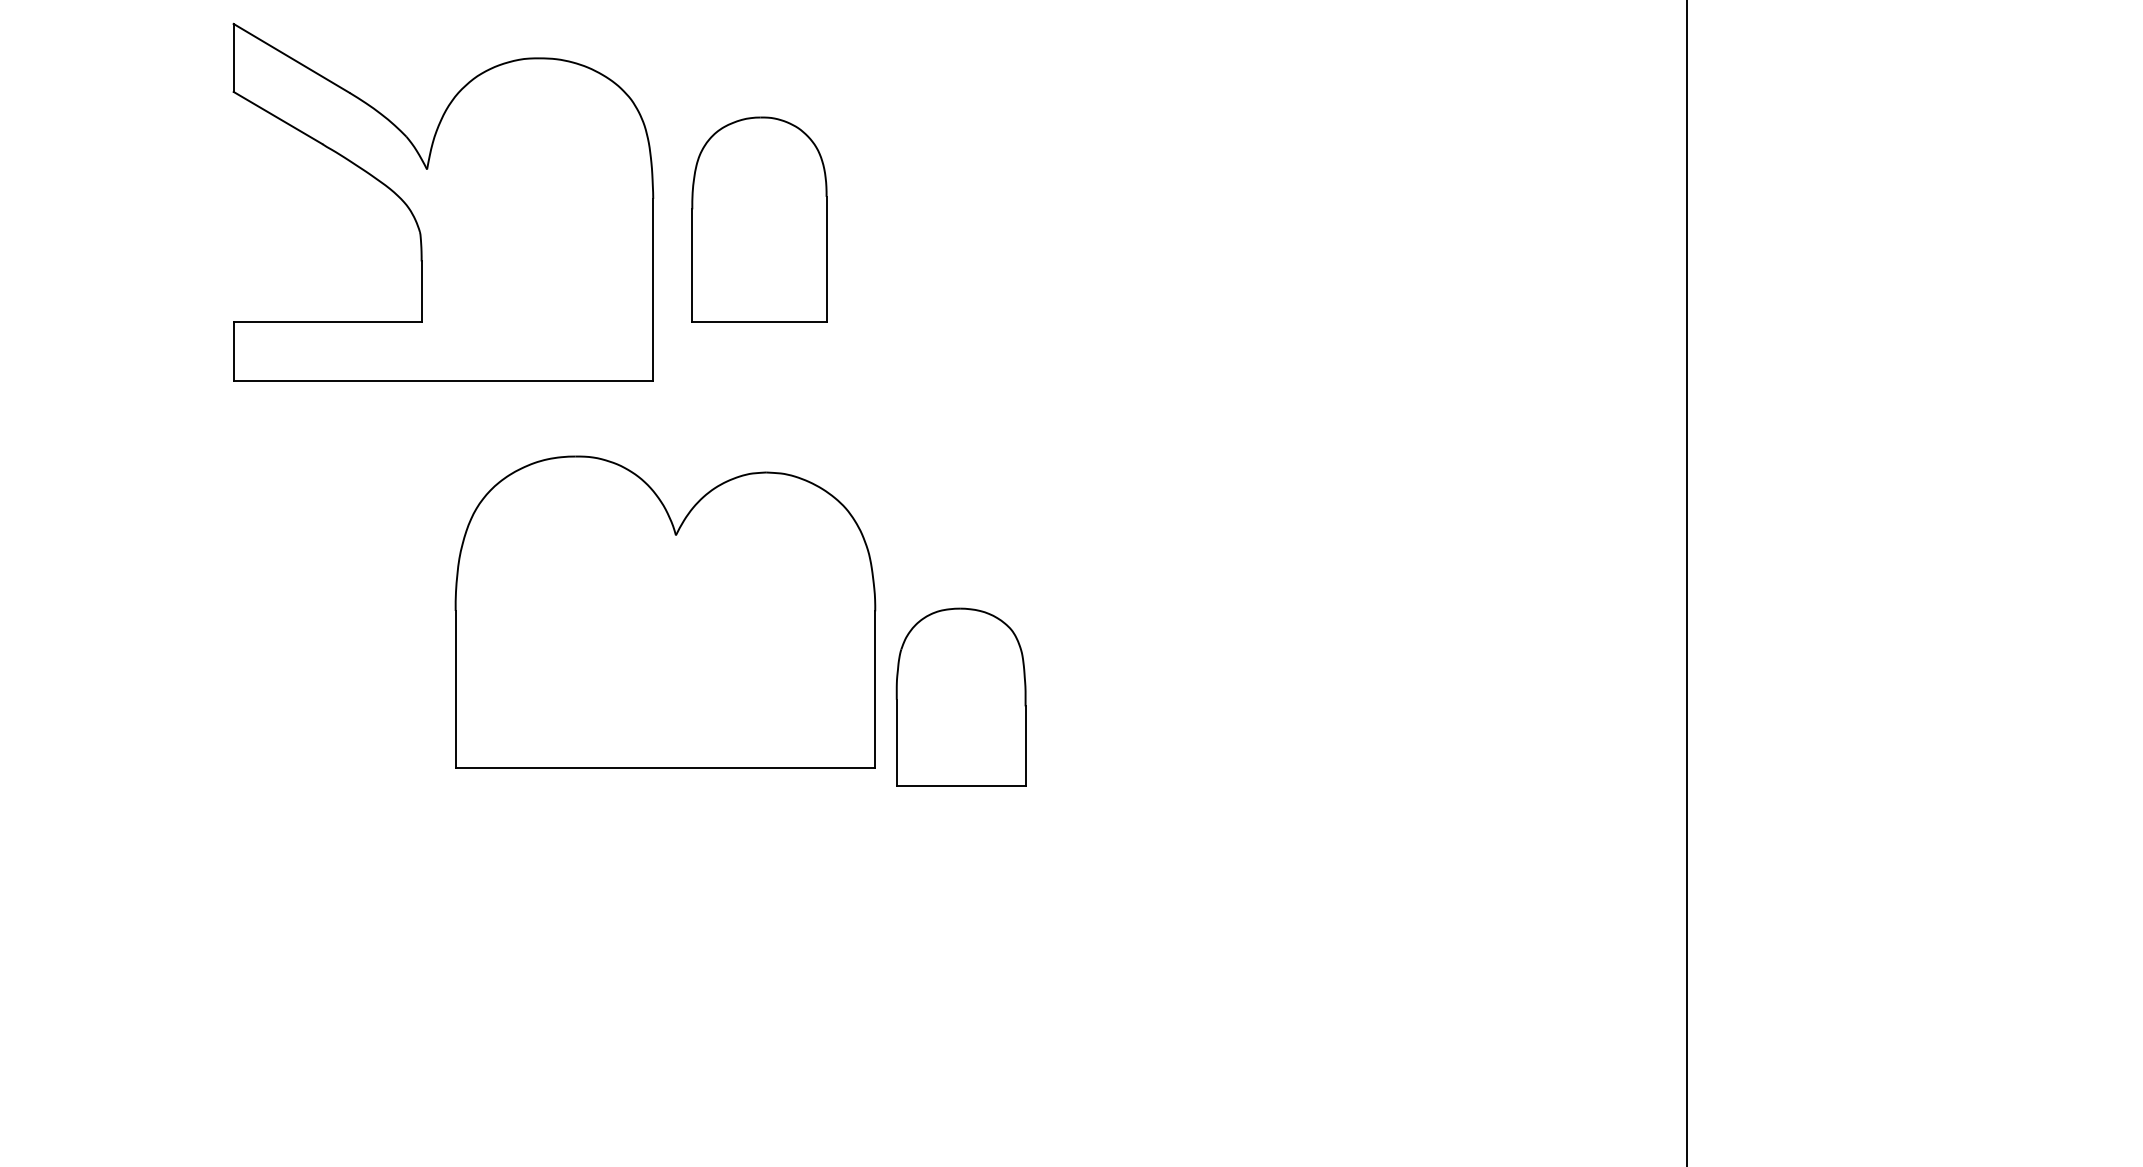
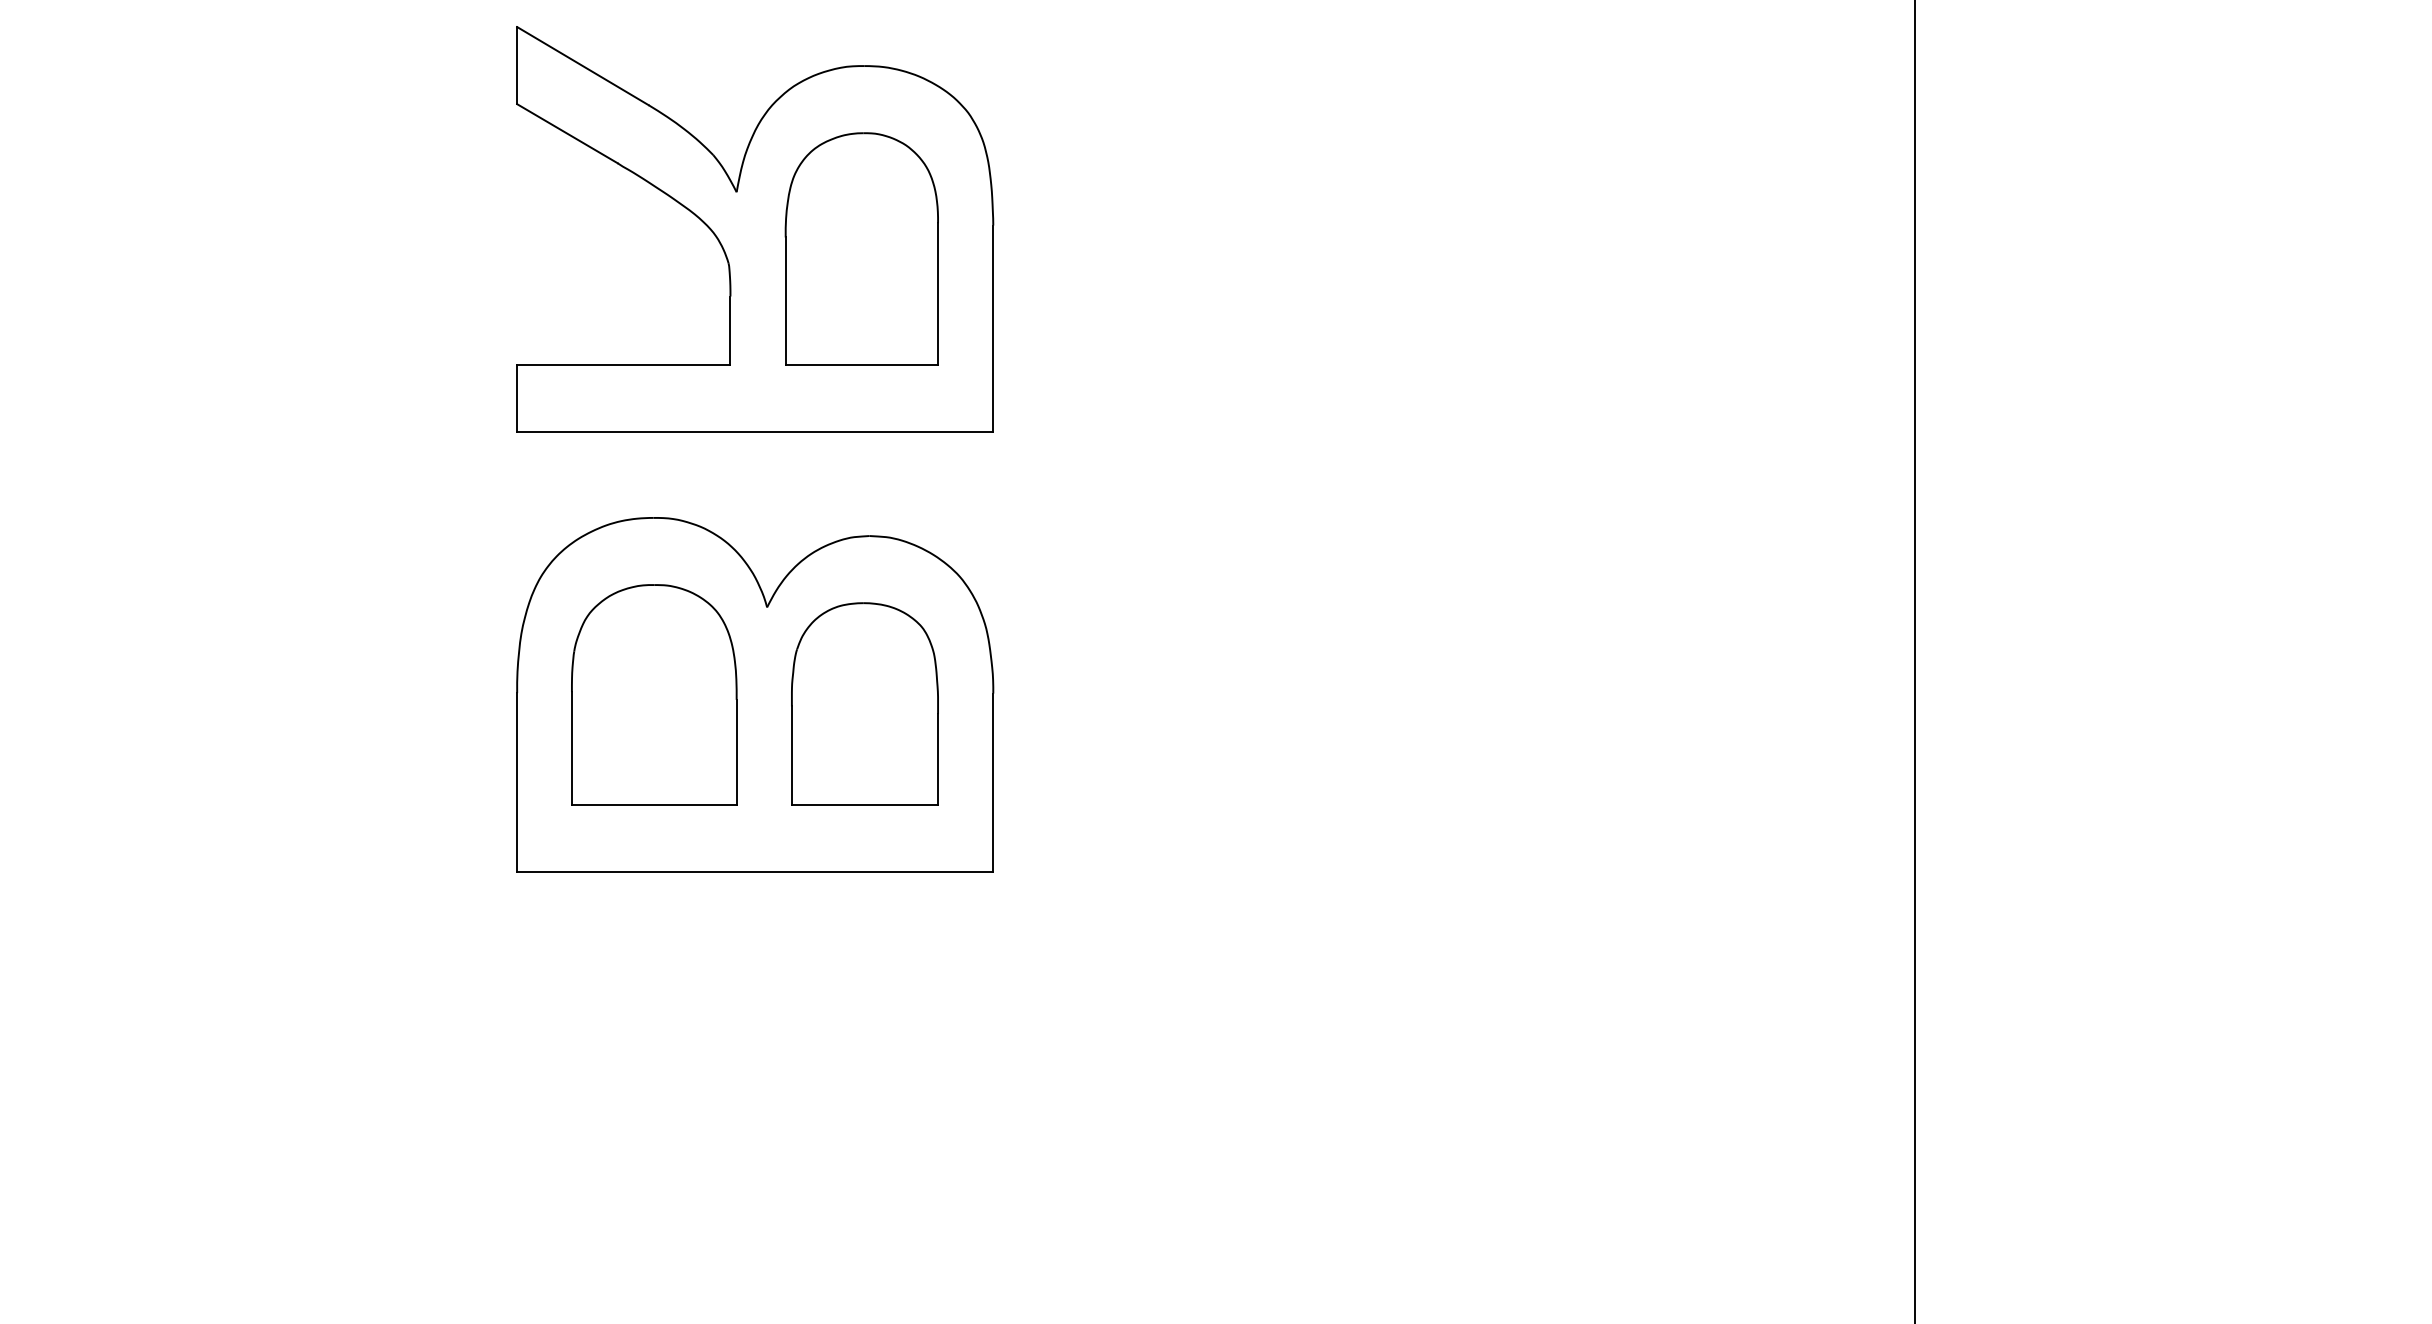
part: (443, 201) -> (755, 228), moved
part: (576, 611) -> (654, 693), added
part: (960, 696) -> (864, 702), moved

